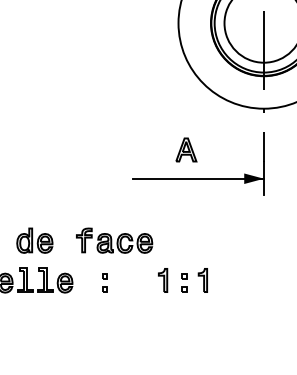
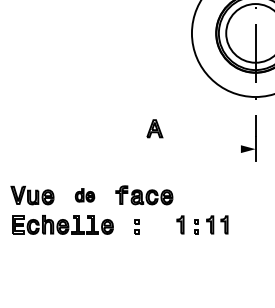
part: (185, 149) -> (154, 128), moved
line: (198, 179) -> (206, 149), removed
part: (34, 240) -> (84, 195), size x0.7
part: (222, 279) -> (224, 224), added

